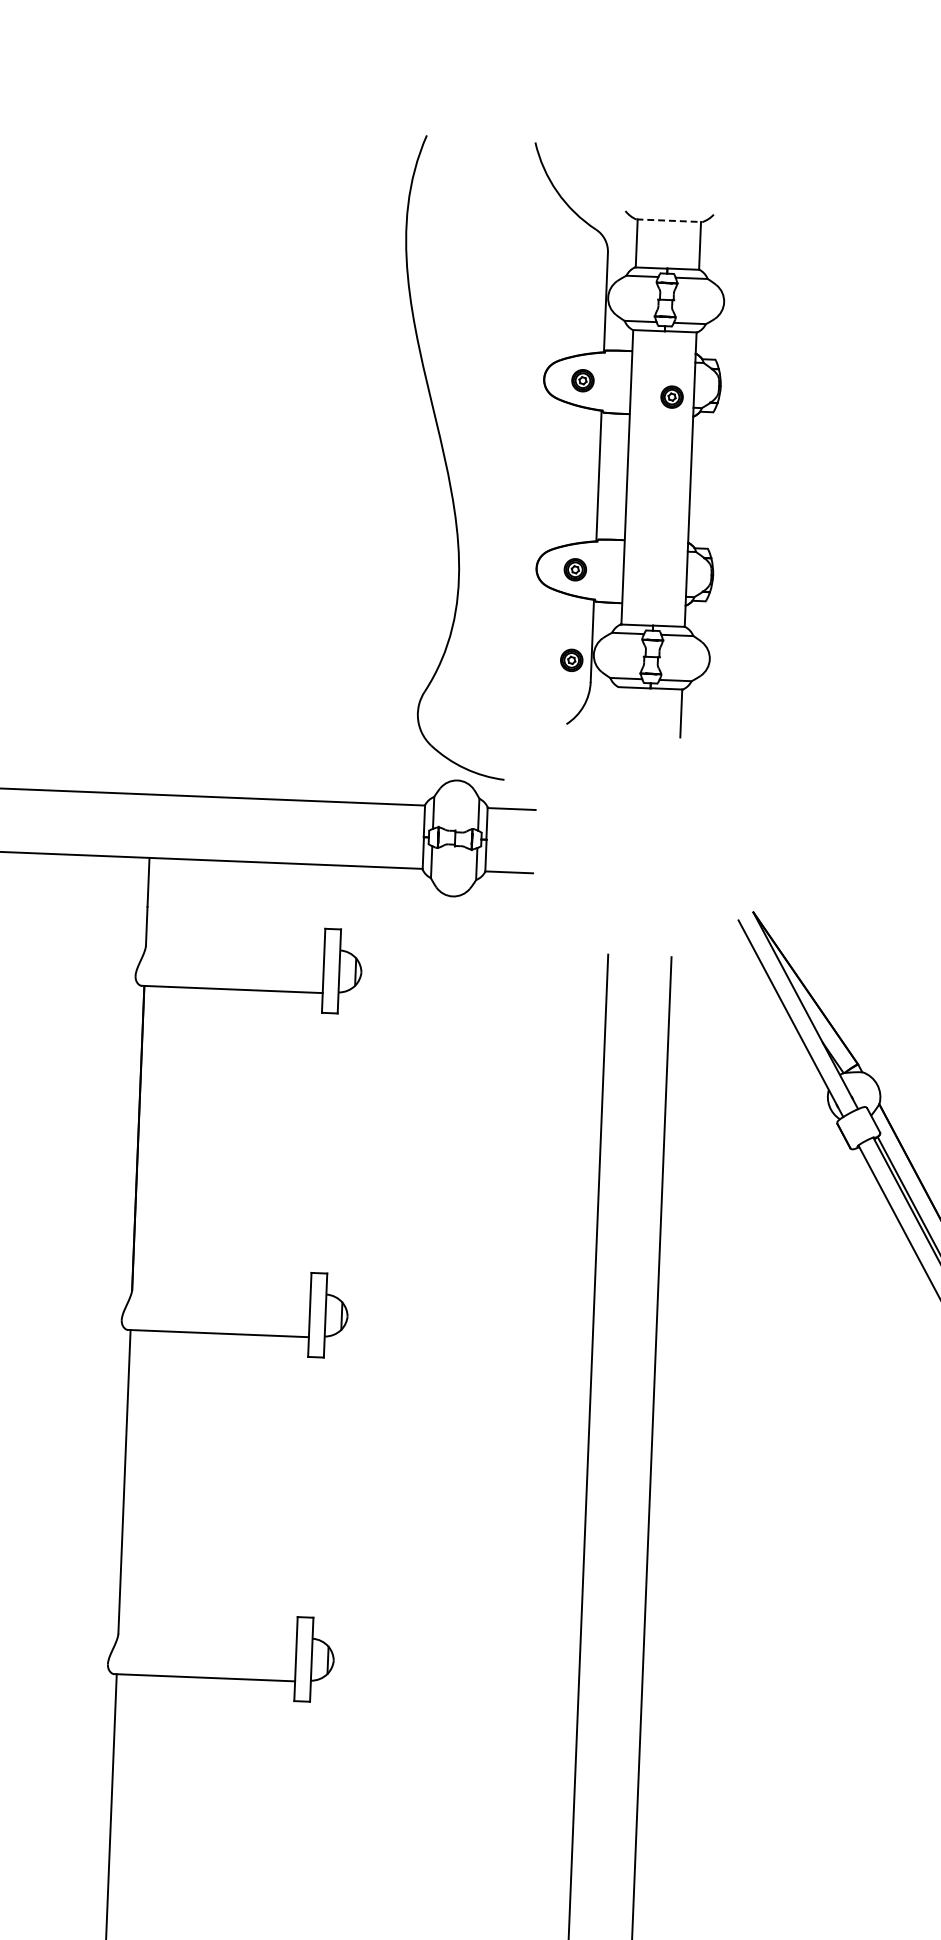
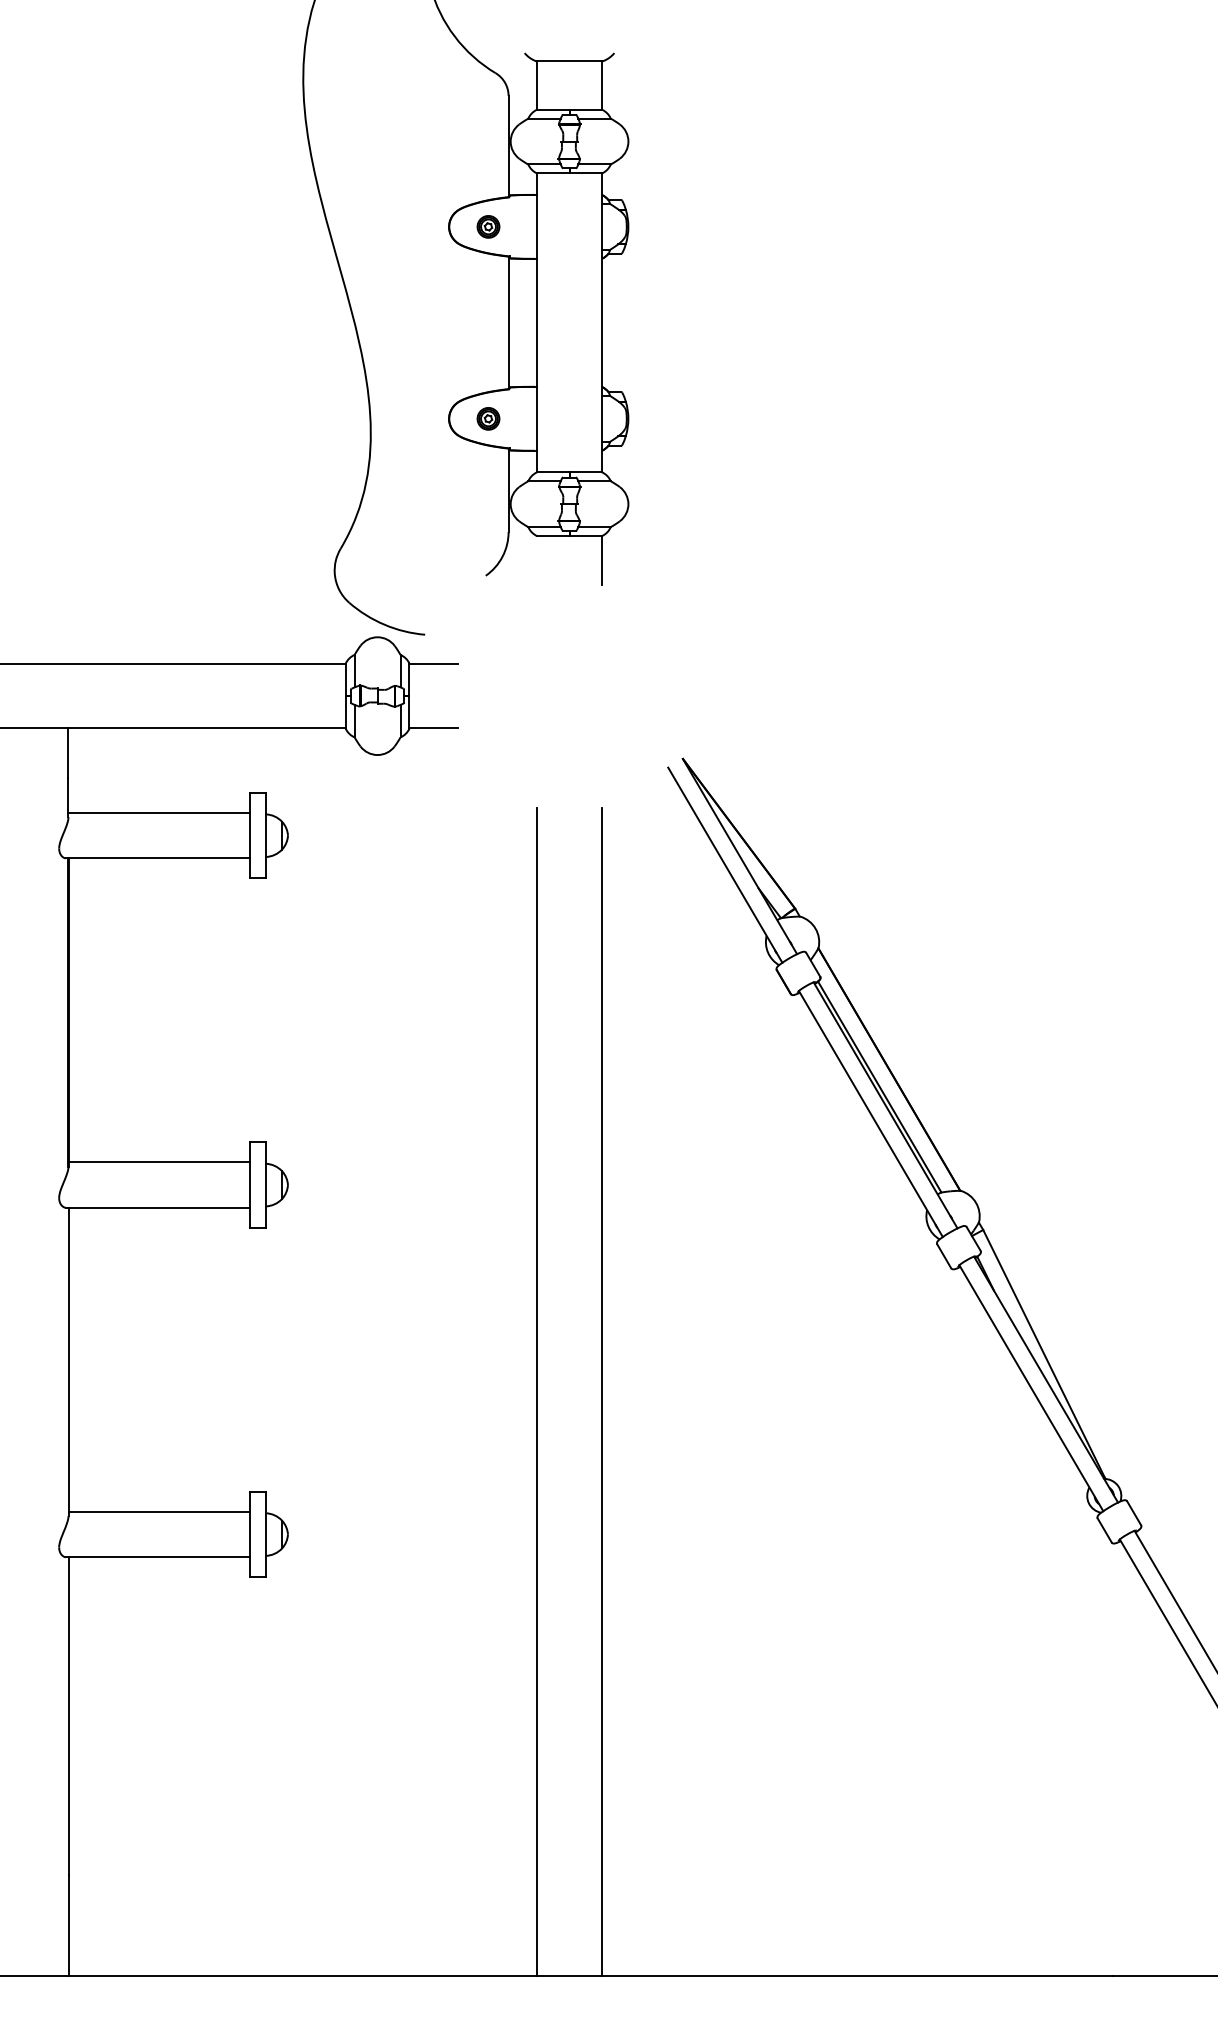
line: (670, 221) -> (570, 61), dashed -> solid
part: (672, 396) -> (579, 239), removed
part: (571, 660) -> (488, 510), removed
line: (234, 945) -> (158, 813), added
line: (220, 1289) -> (158, 1162), added
line: (207, 1632) -> (158, 1511), added

